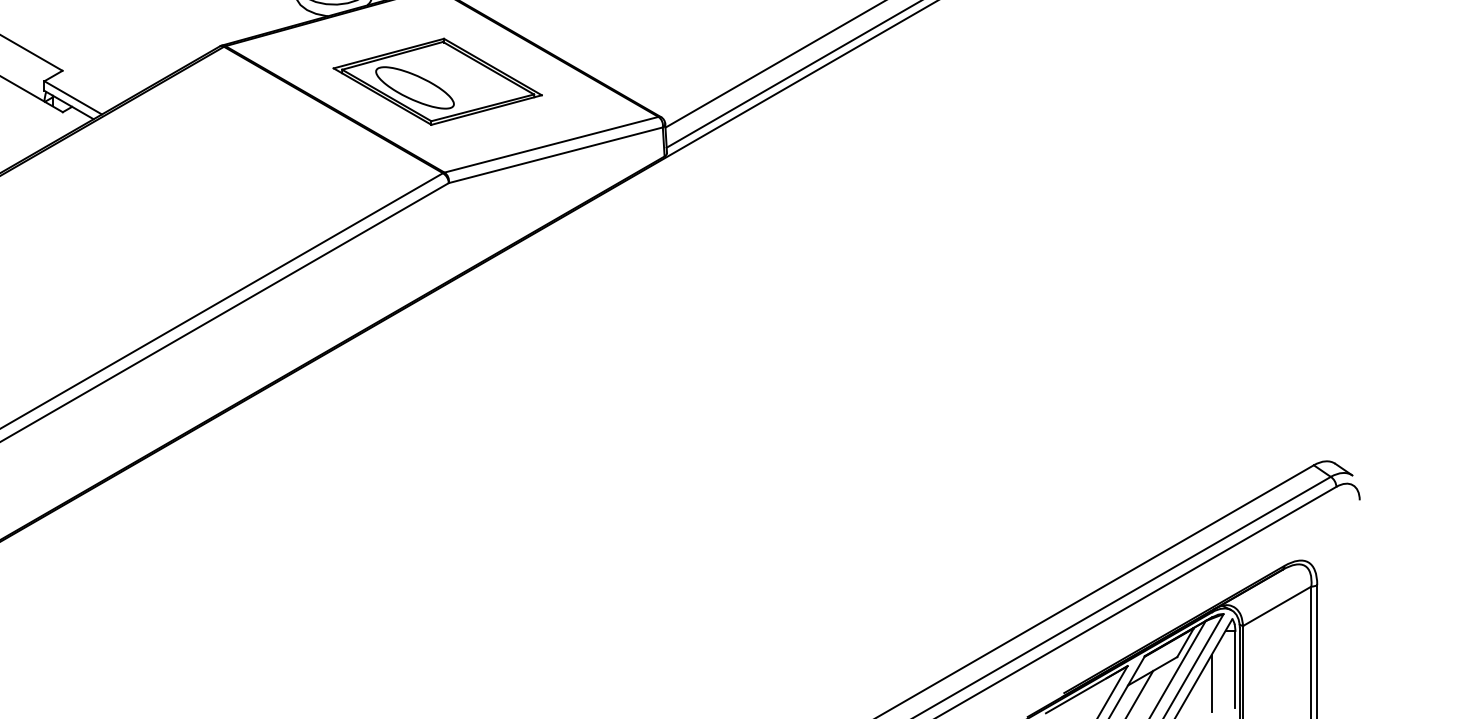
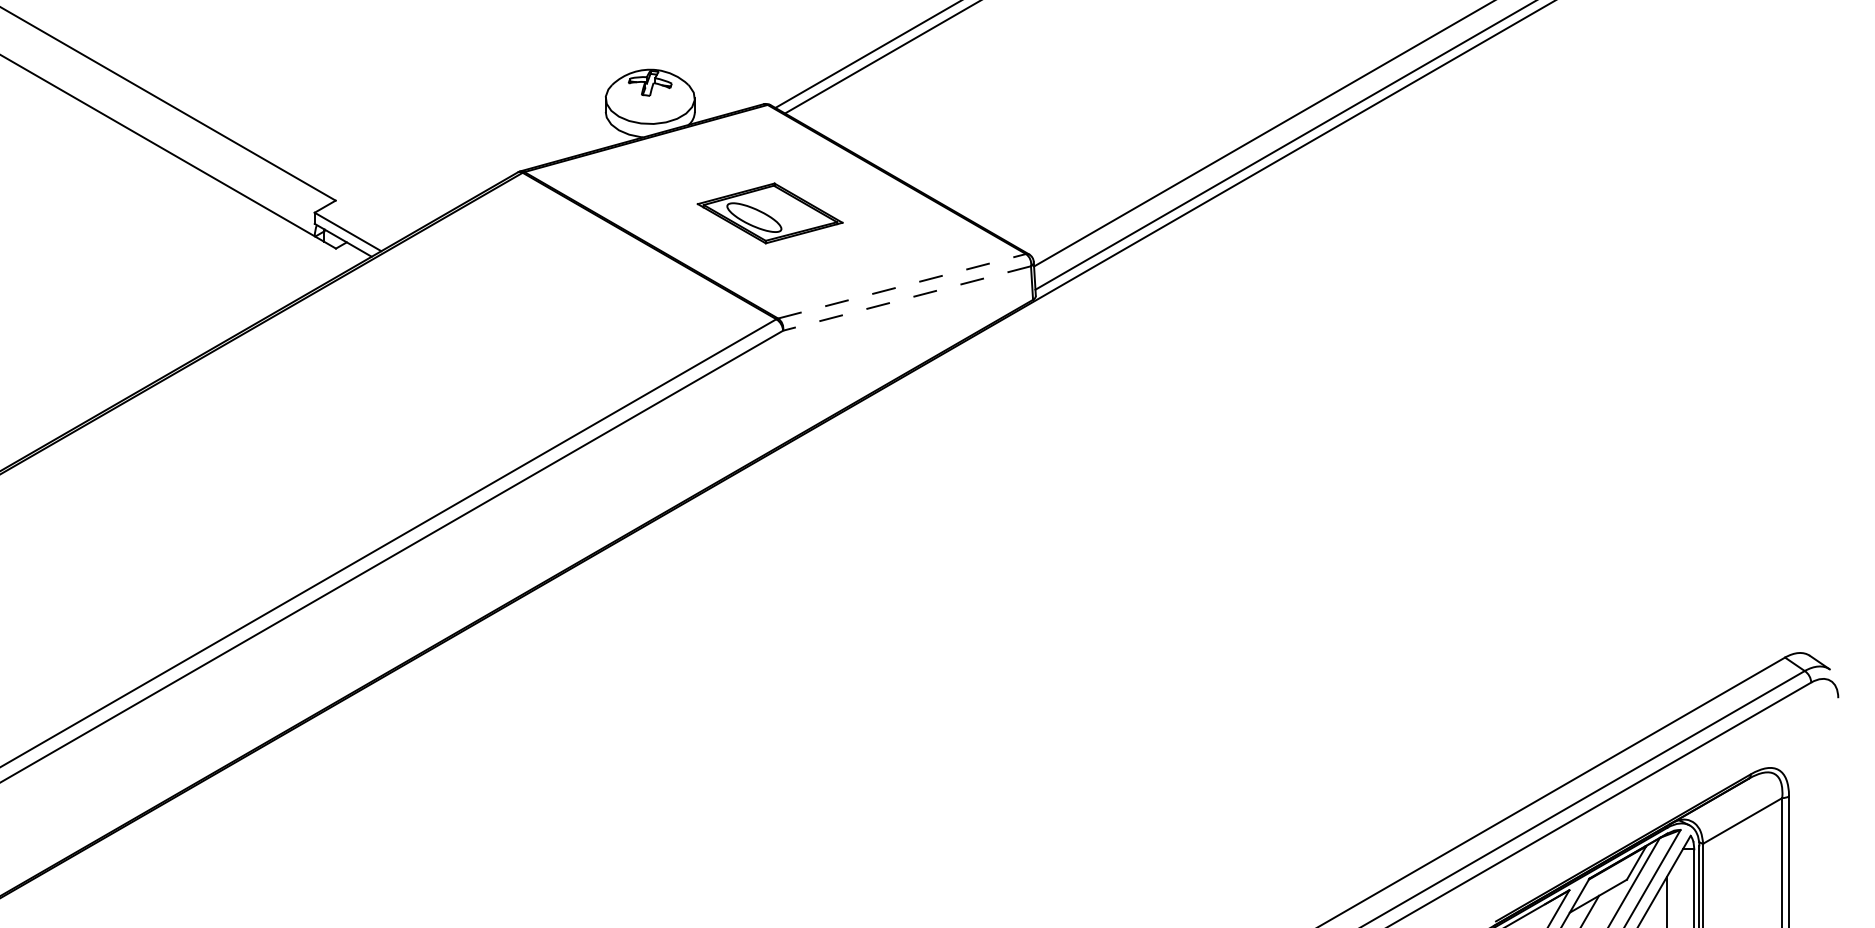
part: (437, 81) -> (769, 213), size x0.6
line: (551, 144) -> (902, 286), solid -> dashed
line: (555, 155) -> (906, 298), solid -> dashed

